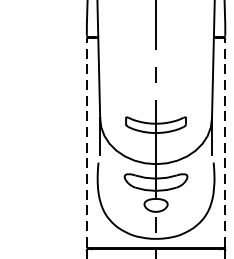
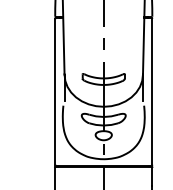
line: (87, 142) -> (55, 91), dashed -> solid
line: (225, 142) -> (152, 91), dashed -> solid

